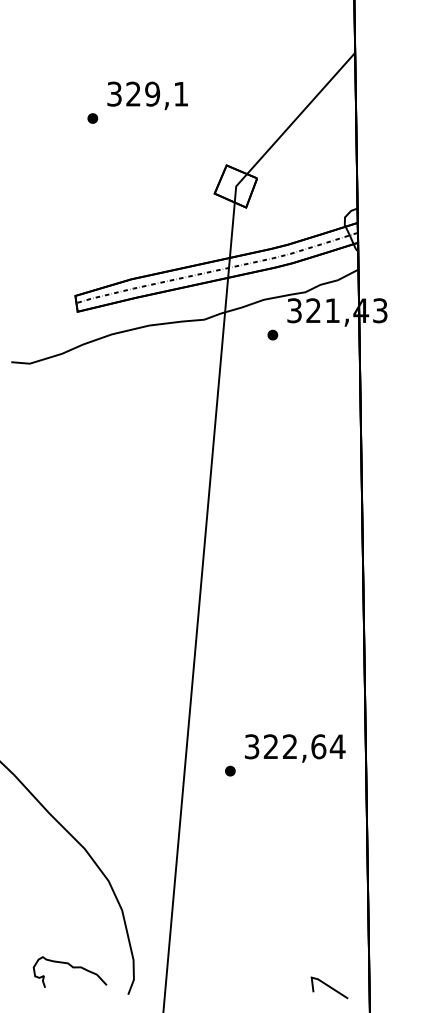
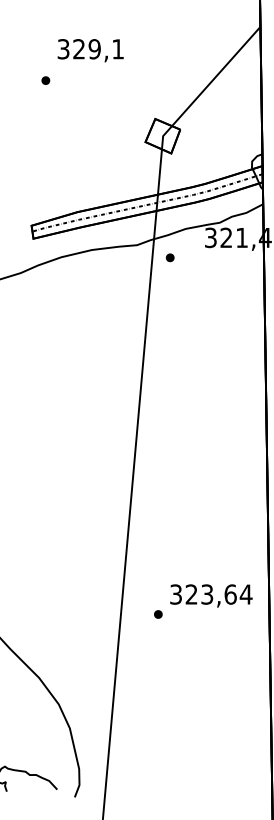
text: (147, 95) -> (90, 50), moved
part: (272, 334) -> (169, 257), moved
text: (290, 746) -> (207, 594), 322,64 -> 323,64
line: (329, 987) -> (239, 791), removed

